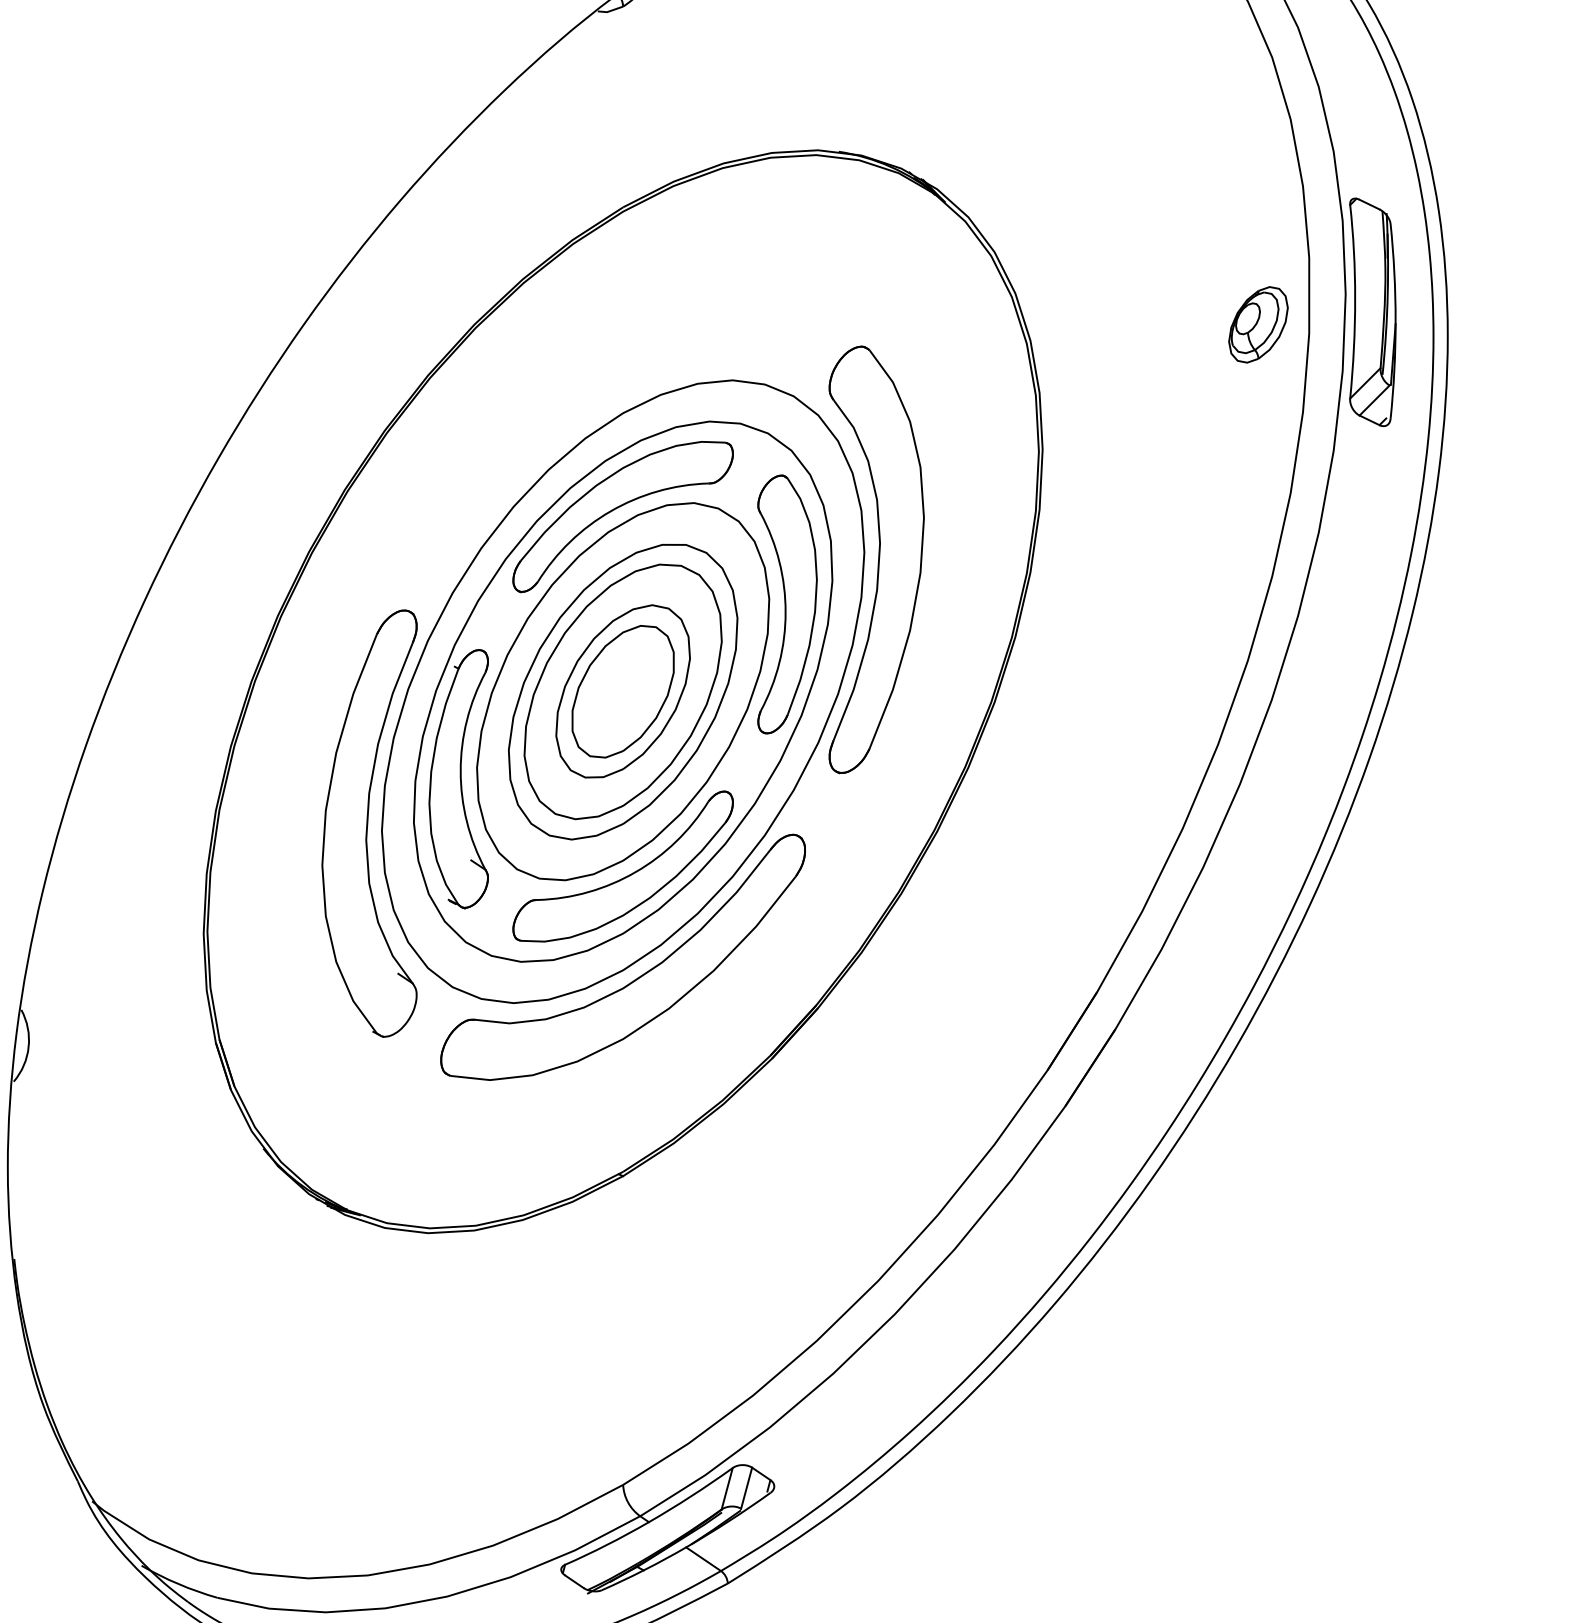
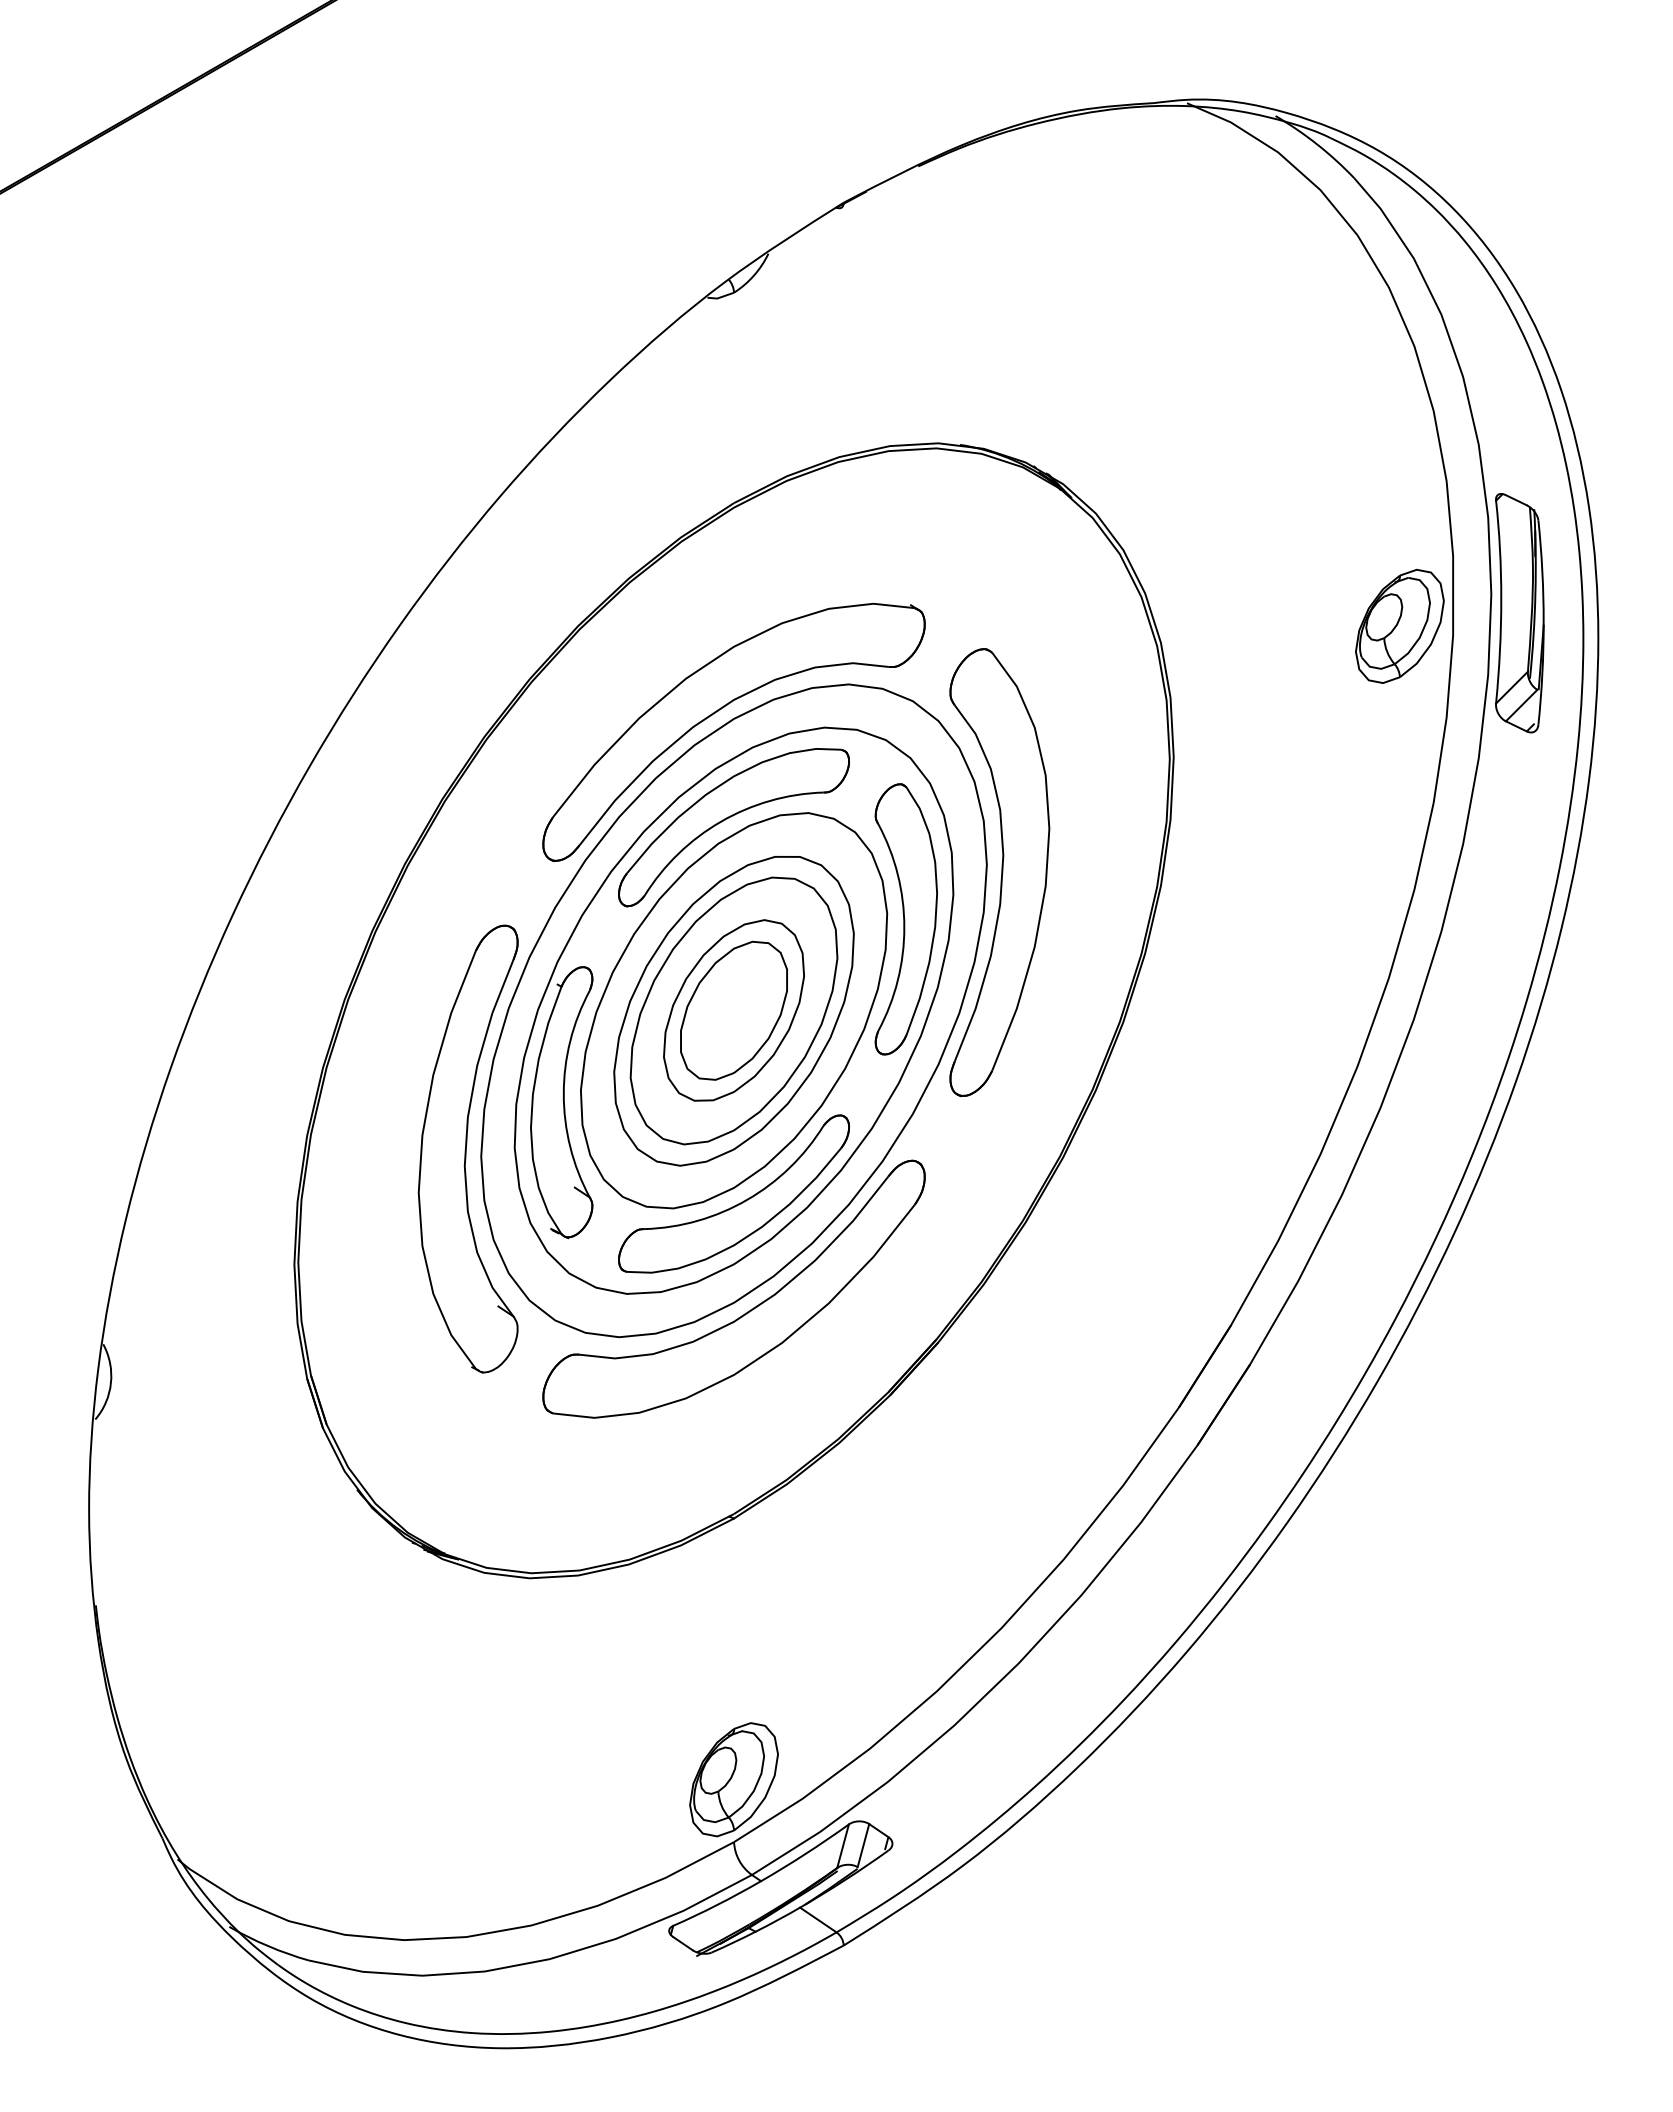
part: (1258, 324) -> (1399, 625), size x1.43
part: (608, 406) -> (718, 711), added
part: (622, 1425) -> (733, 1779), added

